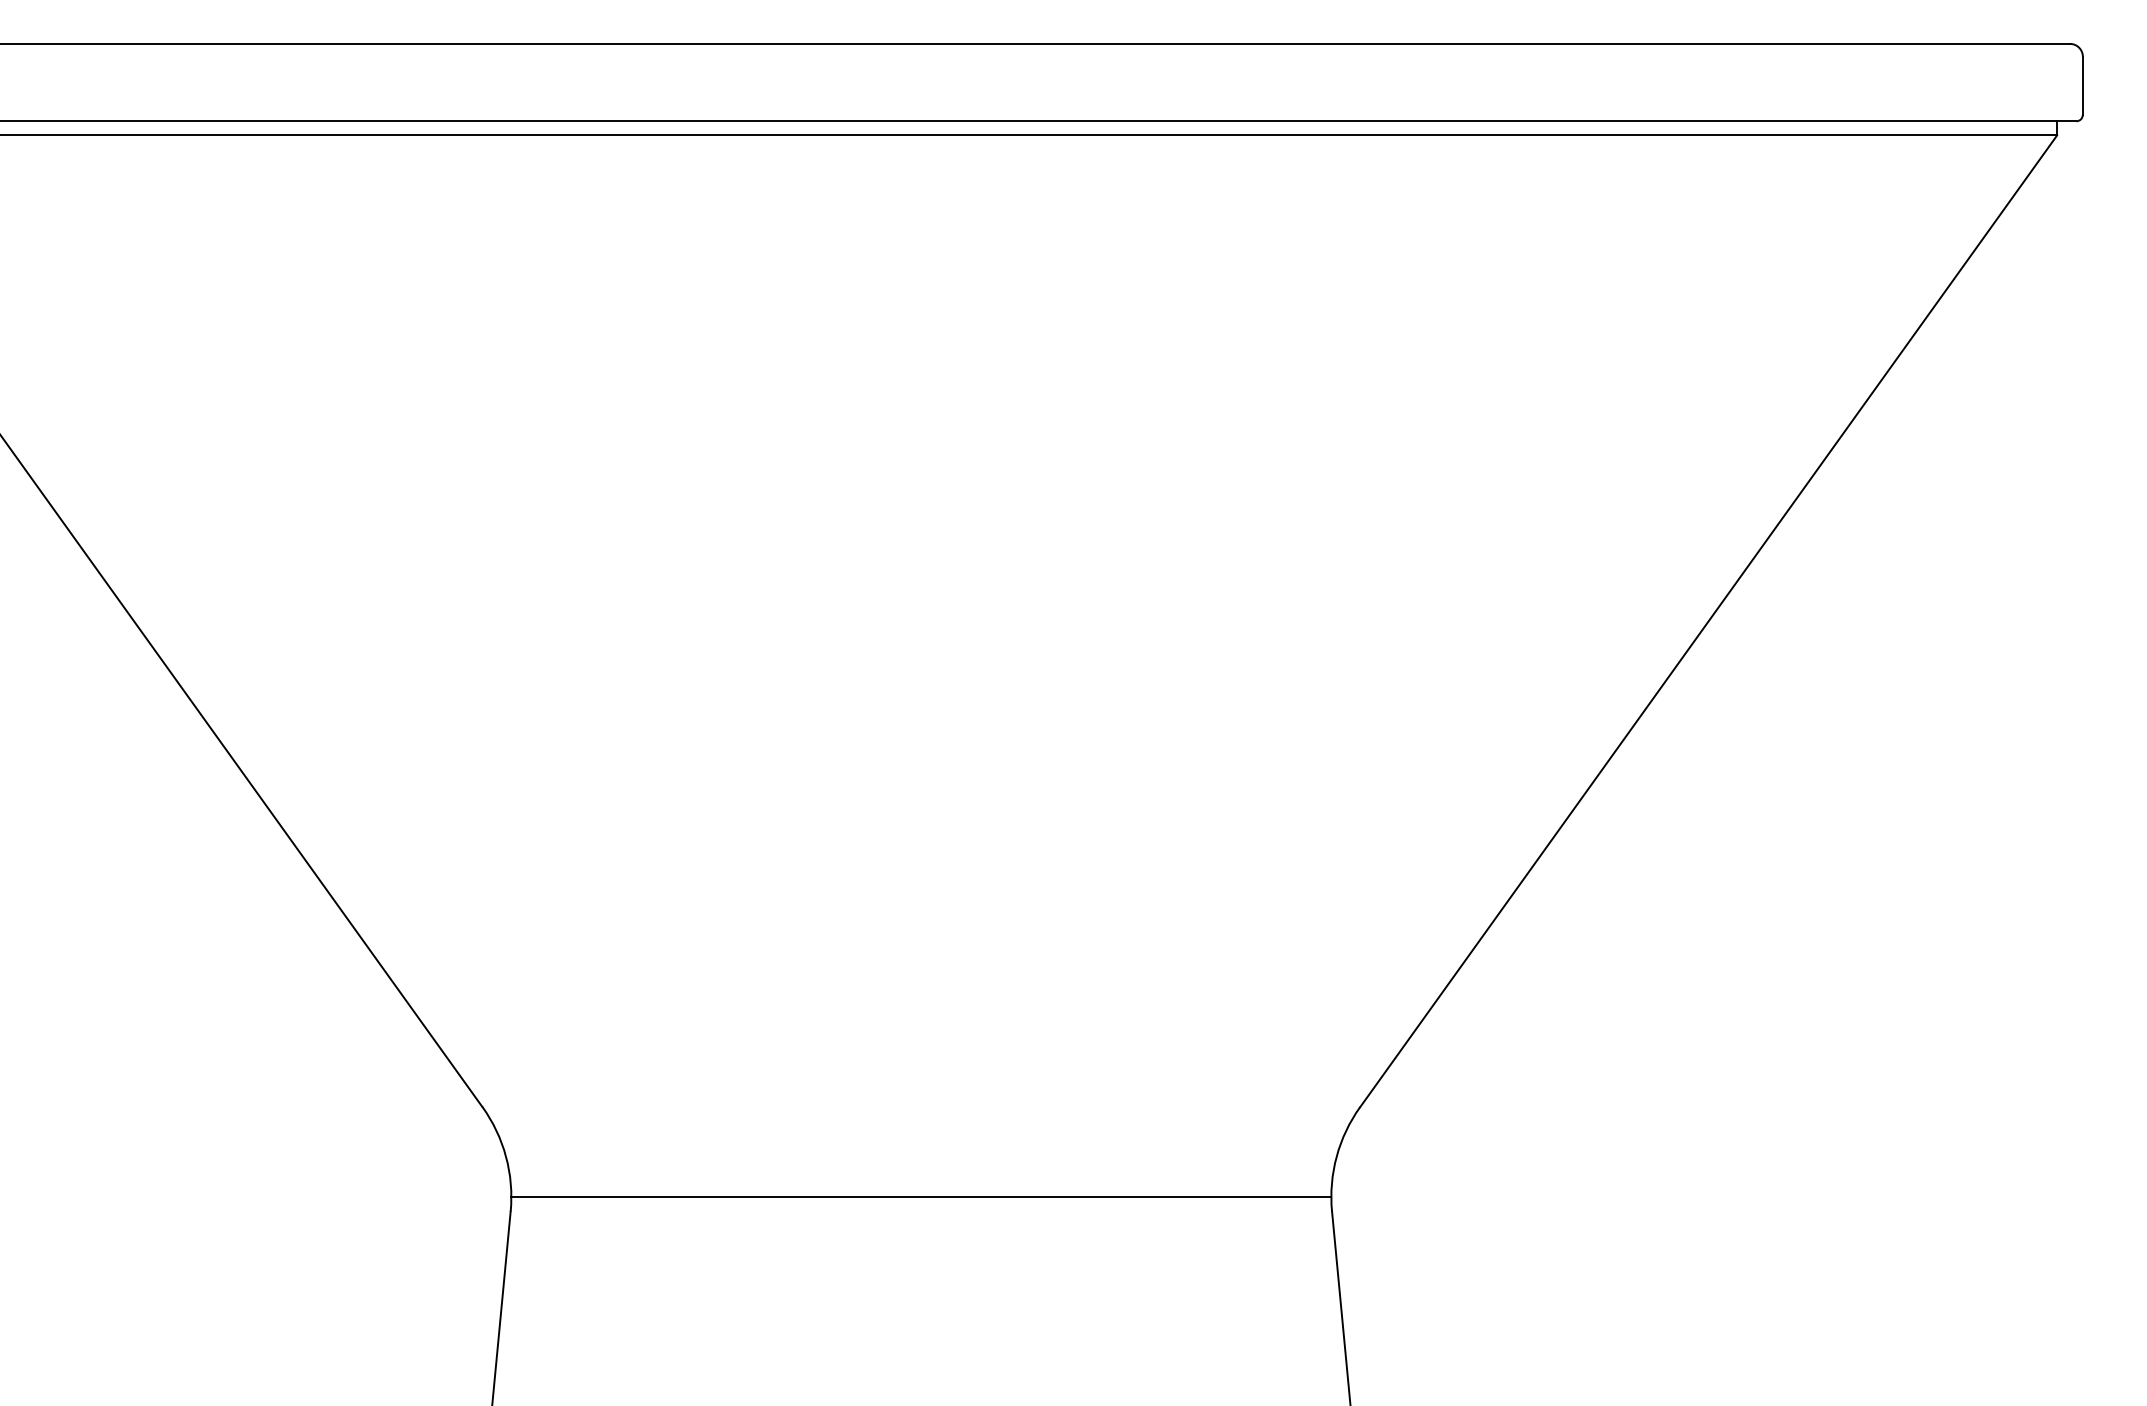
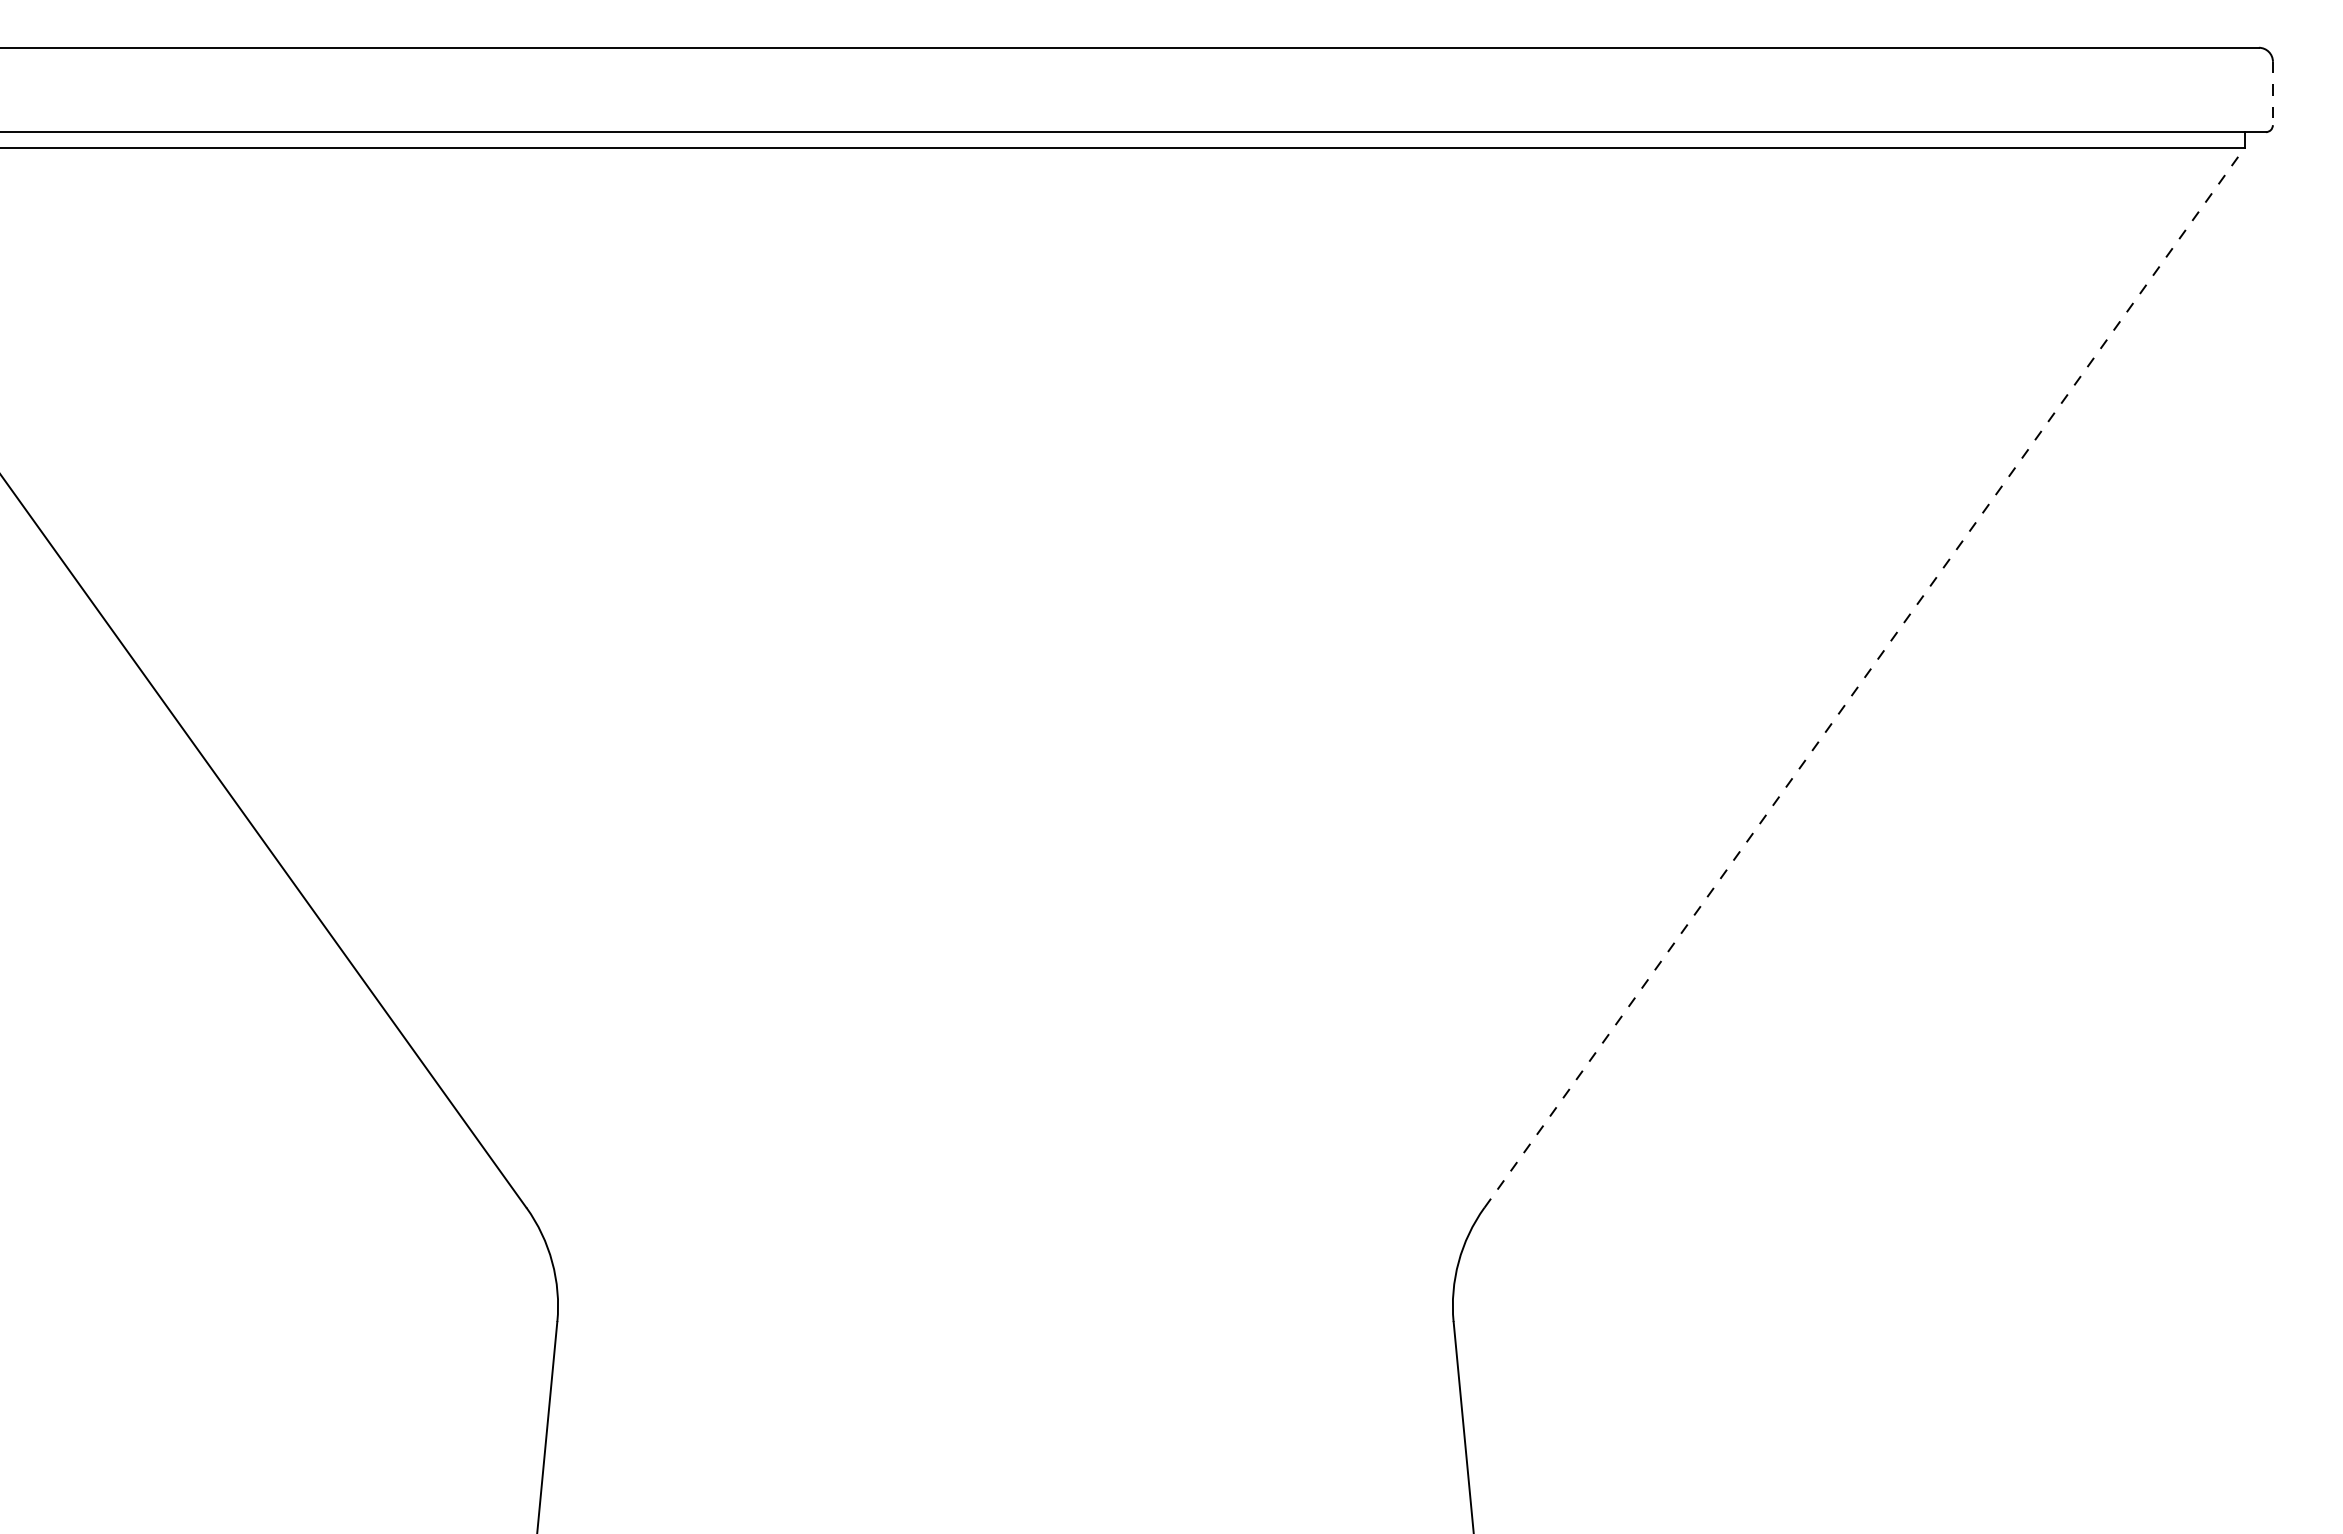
line: (2082, 85) -> (2272, 93), solid -> dashed
line: (1708, 620) -> (1864, 677), solid -> dashed
line: (921, 1196) -> (1005, 1305), removed

